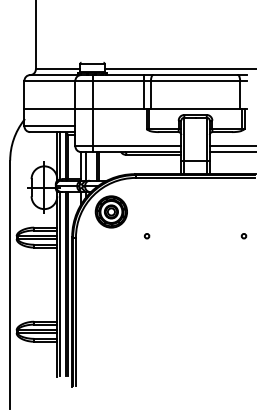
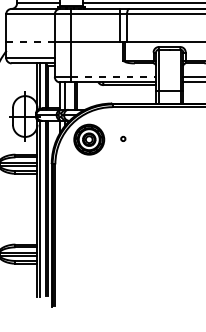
line: (49, 109) -> (30, 41), solid -> dashed
line: (137, 146) -> (114, 77), solid -> dashed
circle: (146, 236) -> (122, 139), moved

